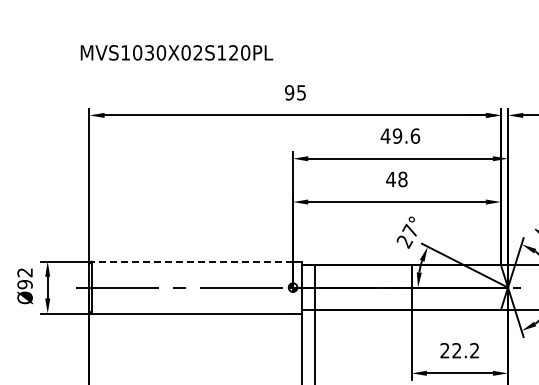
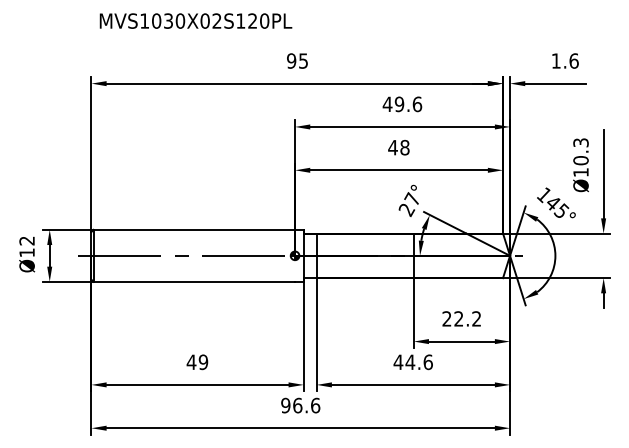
text: (176, 52) -> (195, 20), moved
line: (192, 261) -> (194, 229), dashed -> solid
text: (24, 284) -> (26, 252), Ø92 -> Ø12

